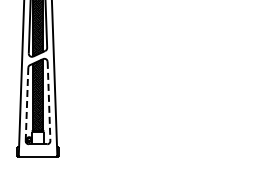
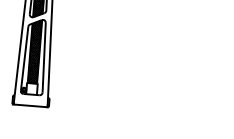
line: (49, 101) -> (44, 57), dashed -> solid
line: (27, 104) -> (25, 58), dashed -> solid

